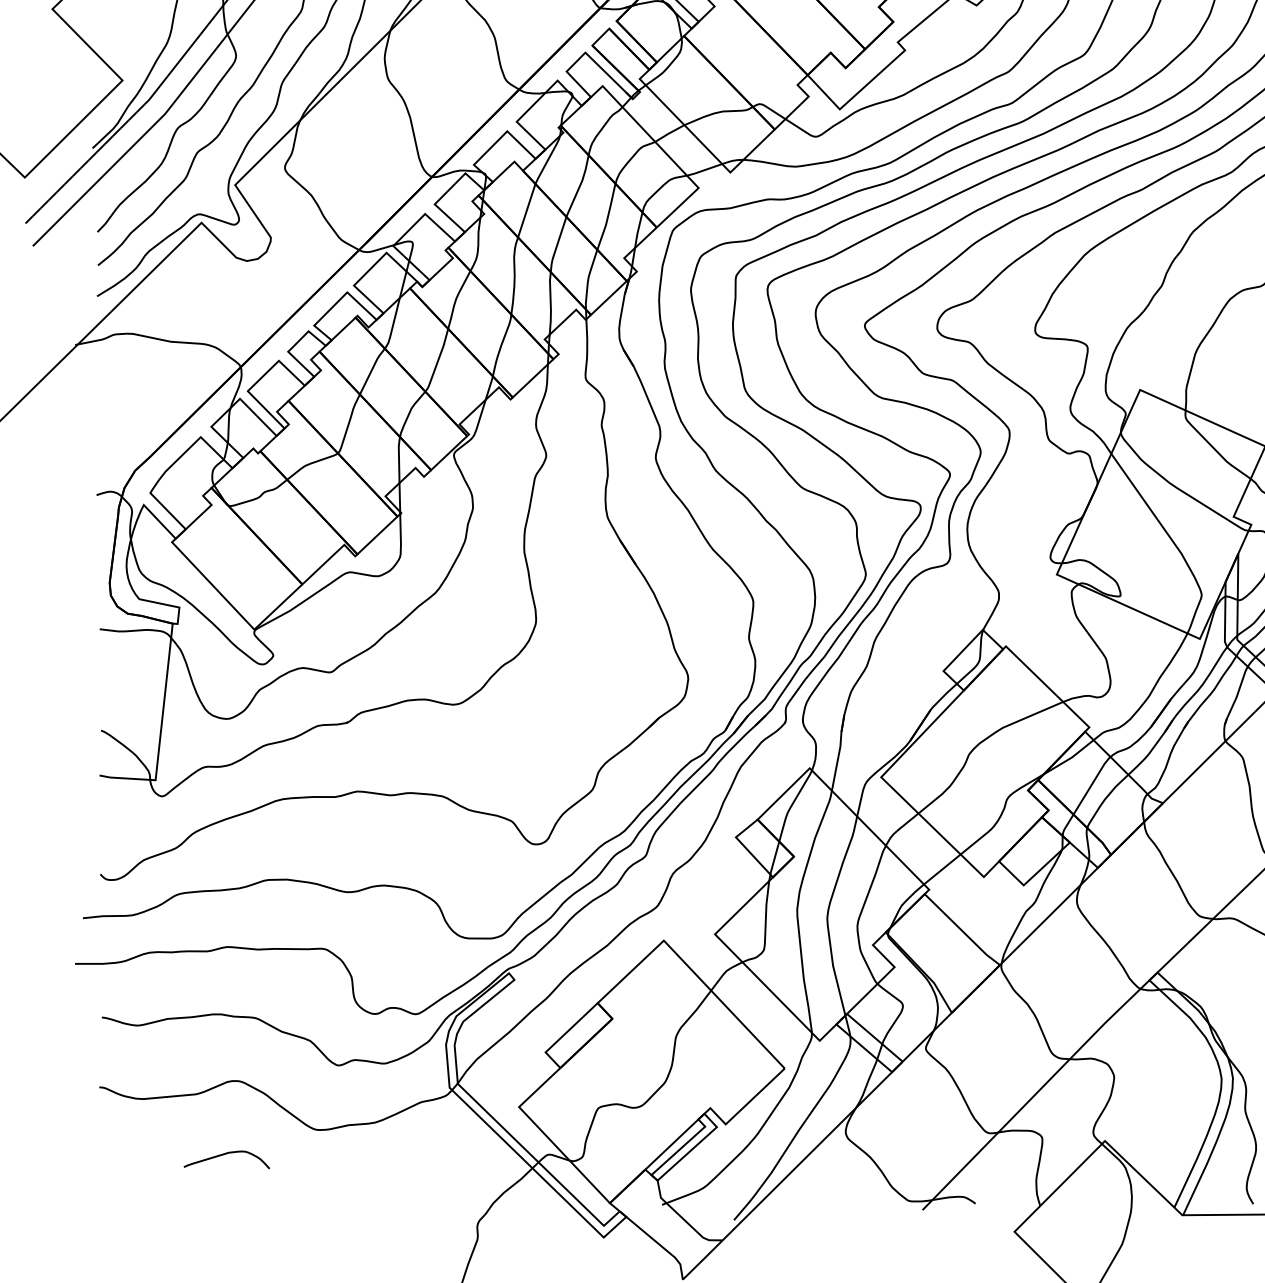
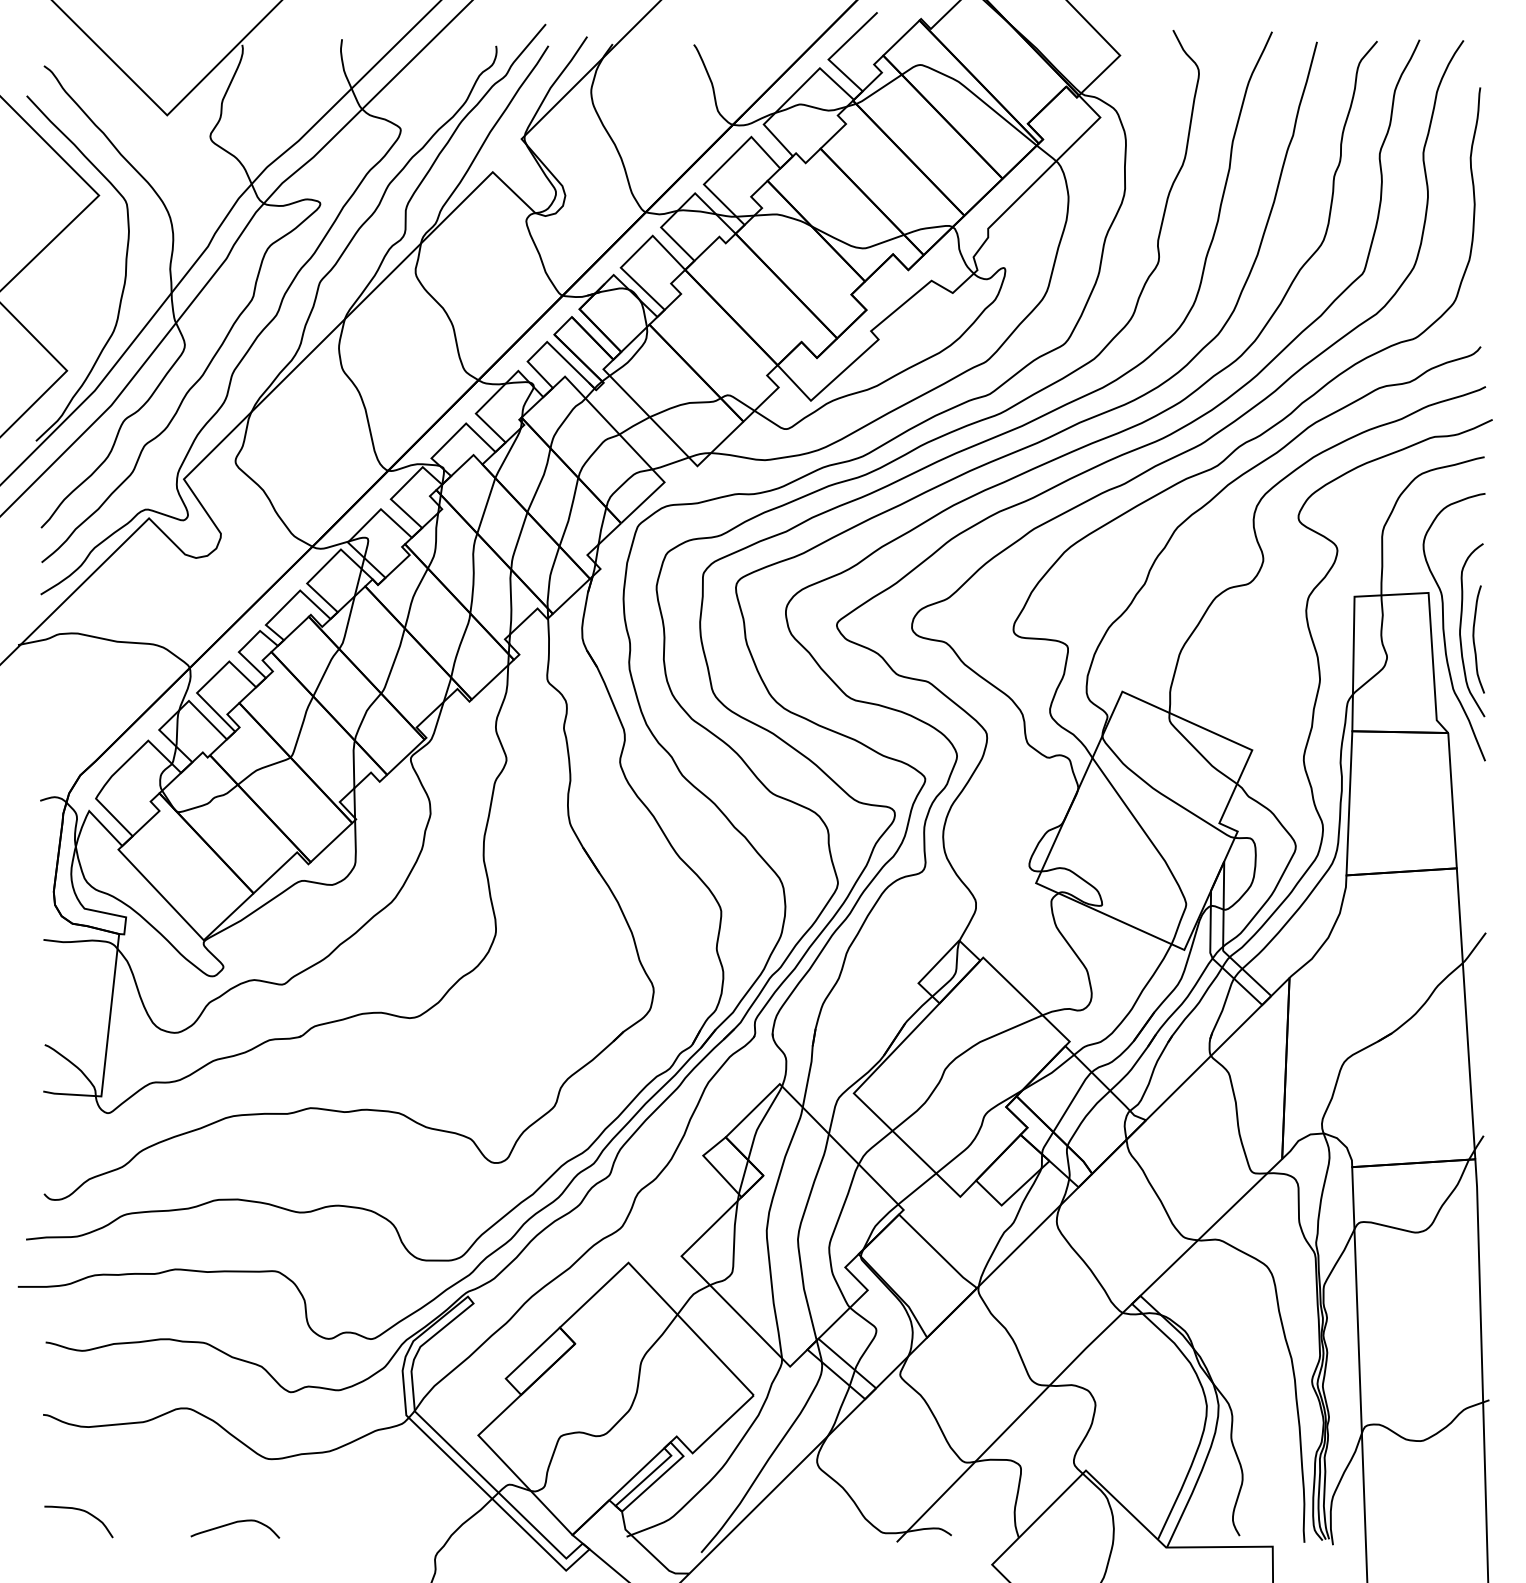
curve: (227, 1154) -> (235, 1523), moved
curve: (137, 1180) -> (82, 1511), added

